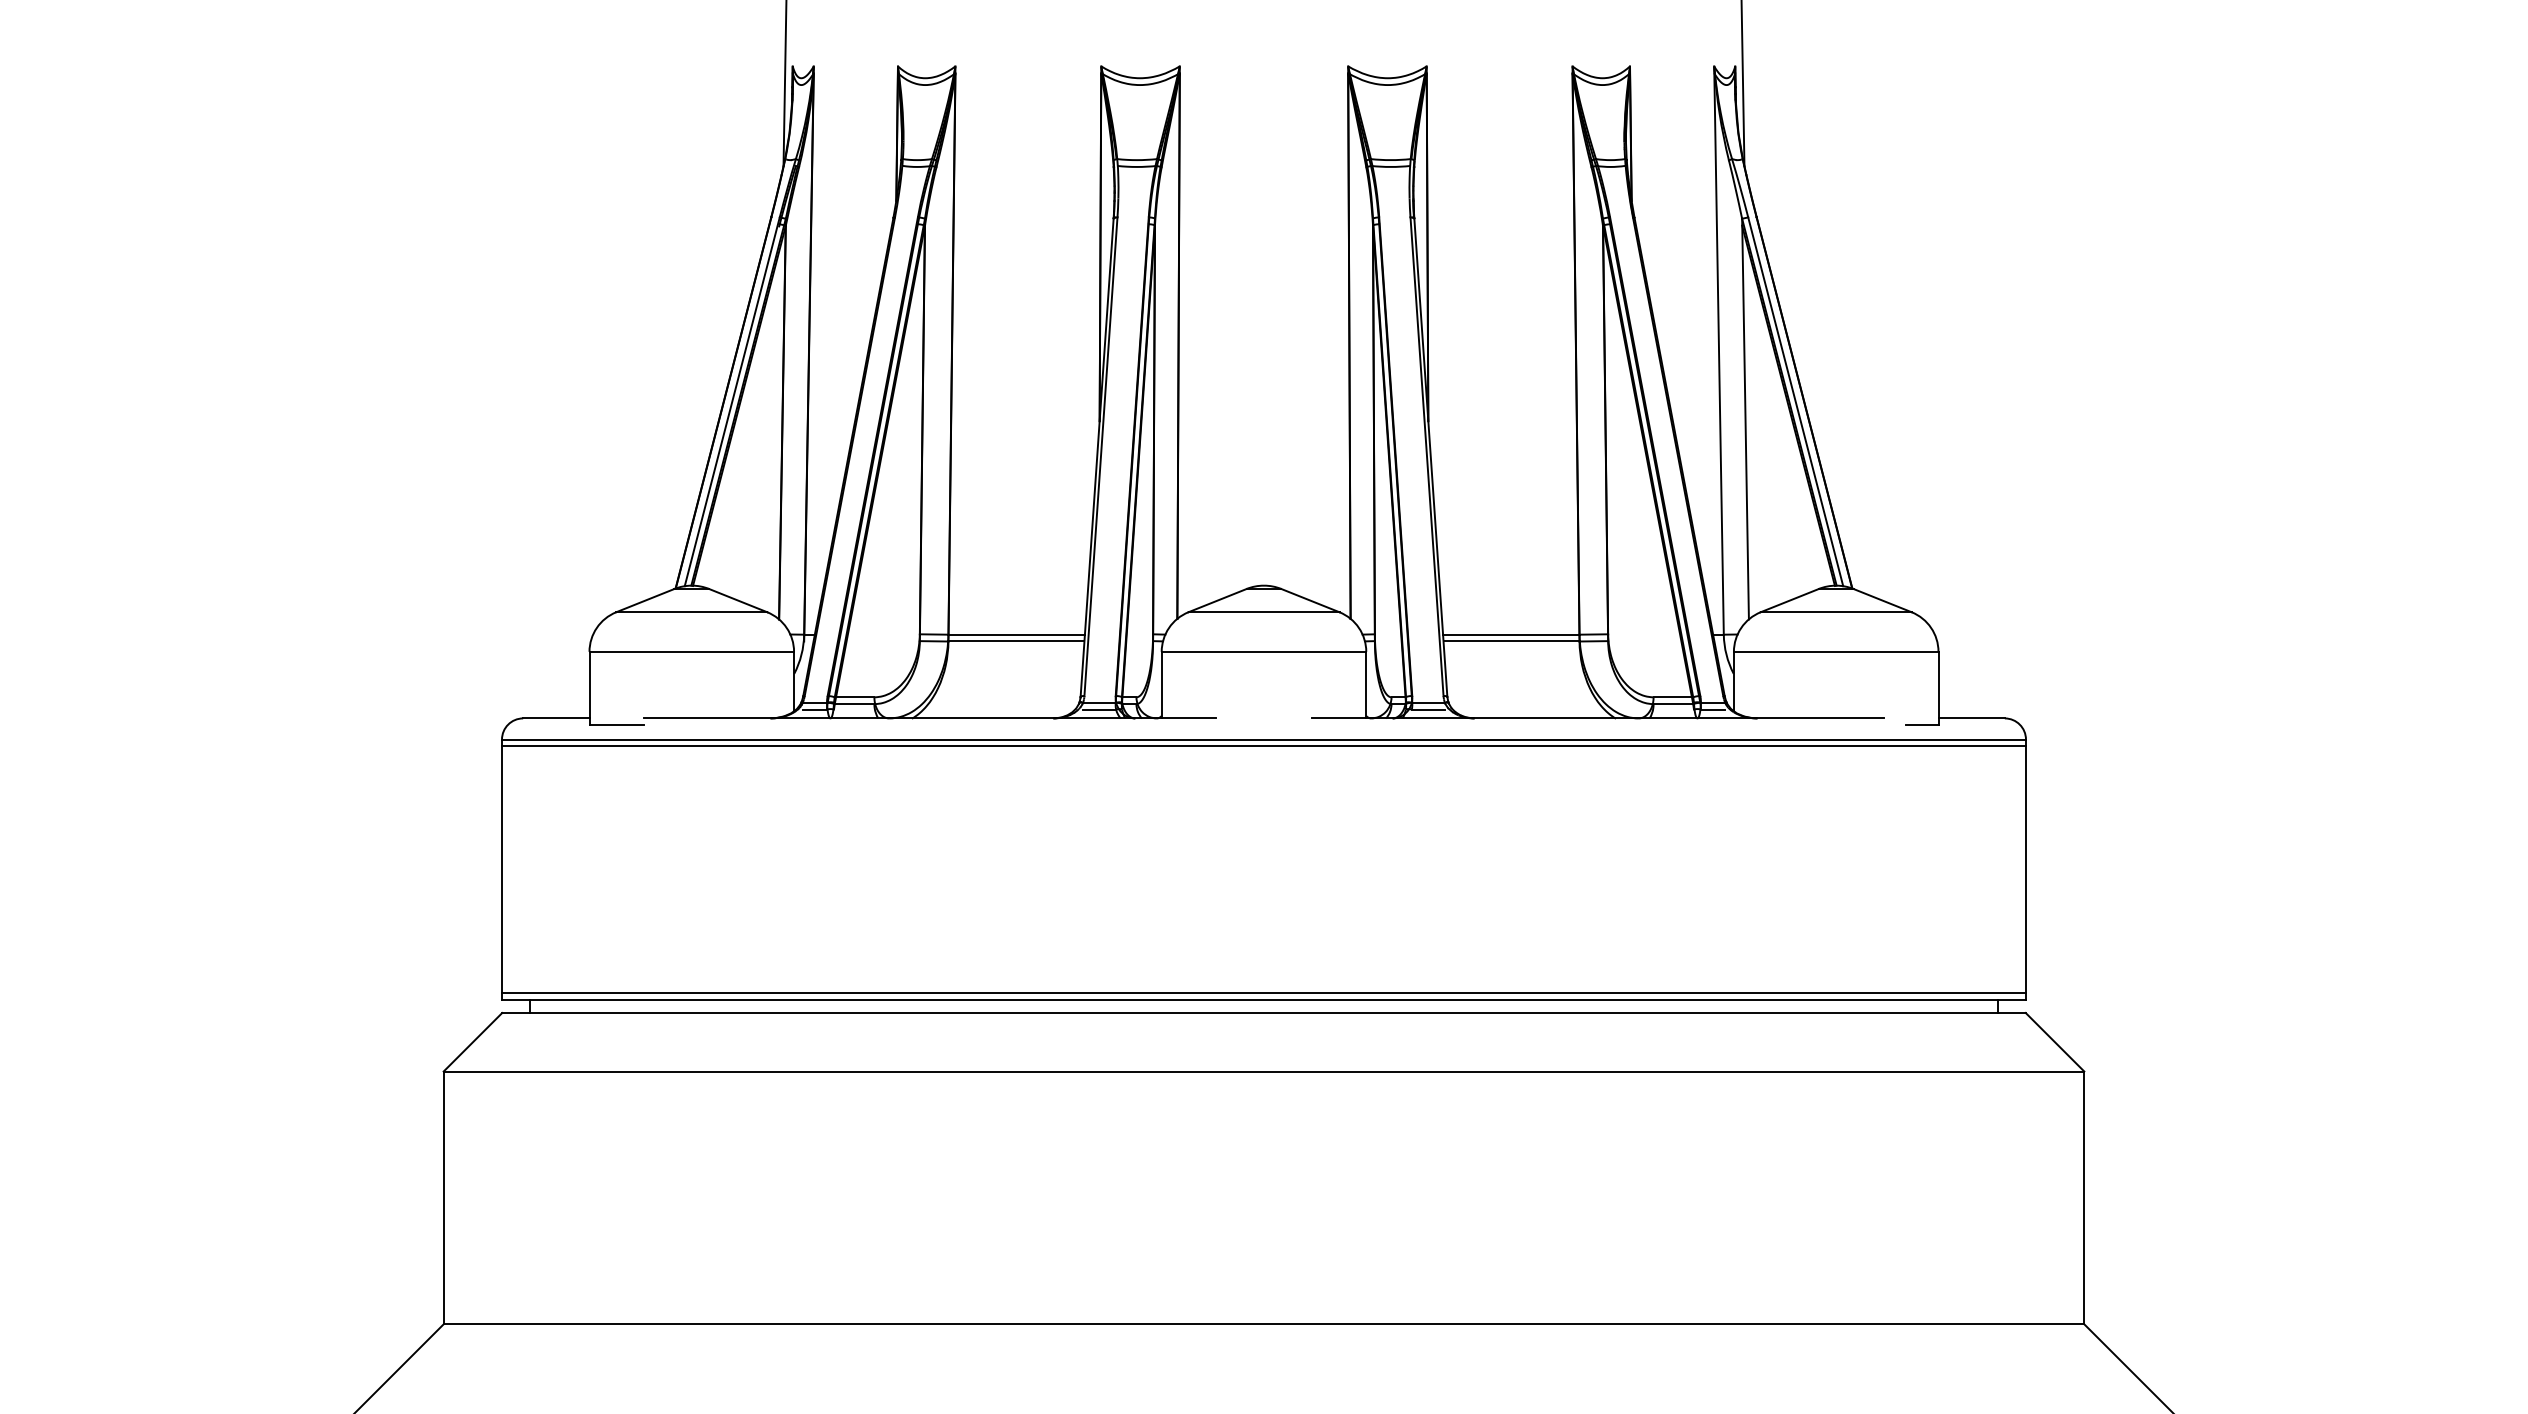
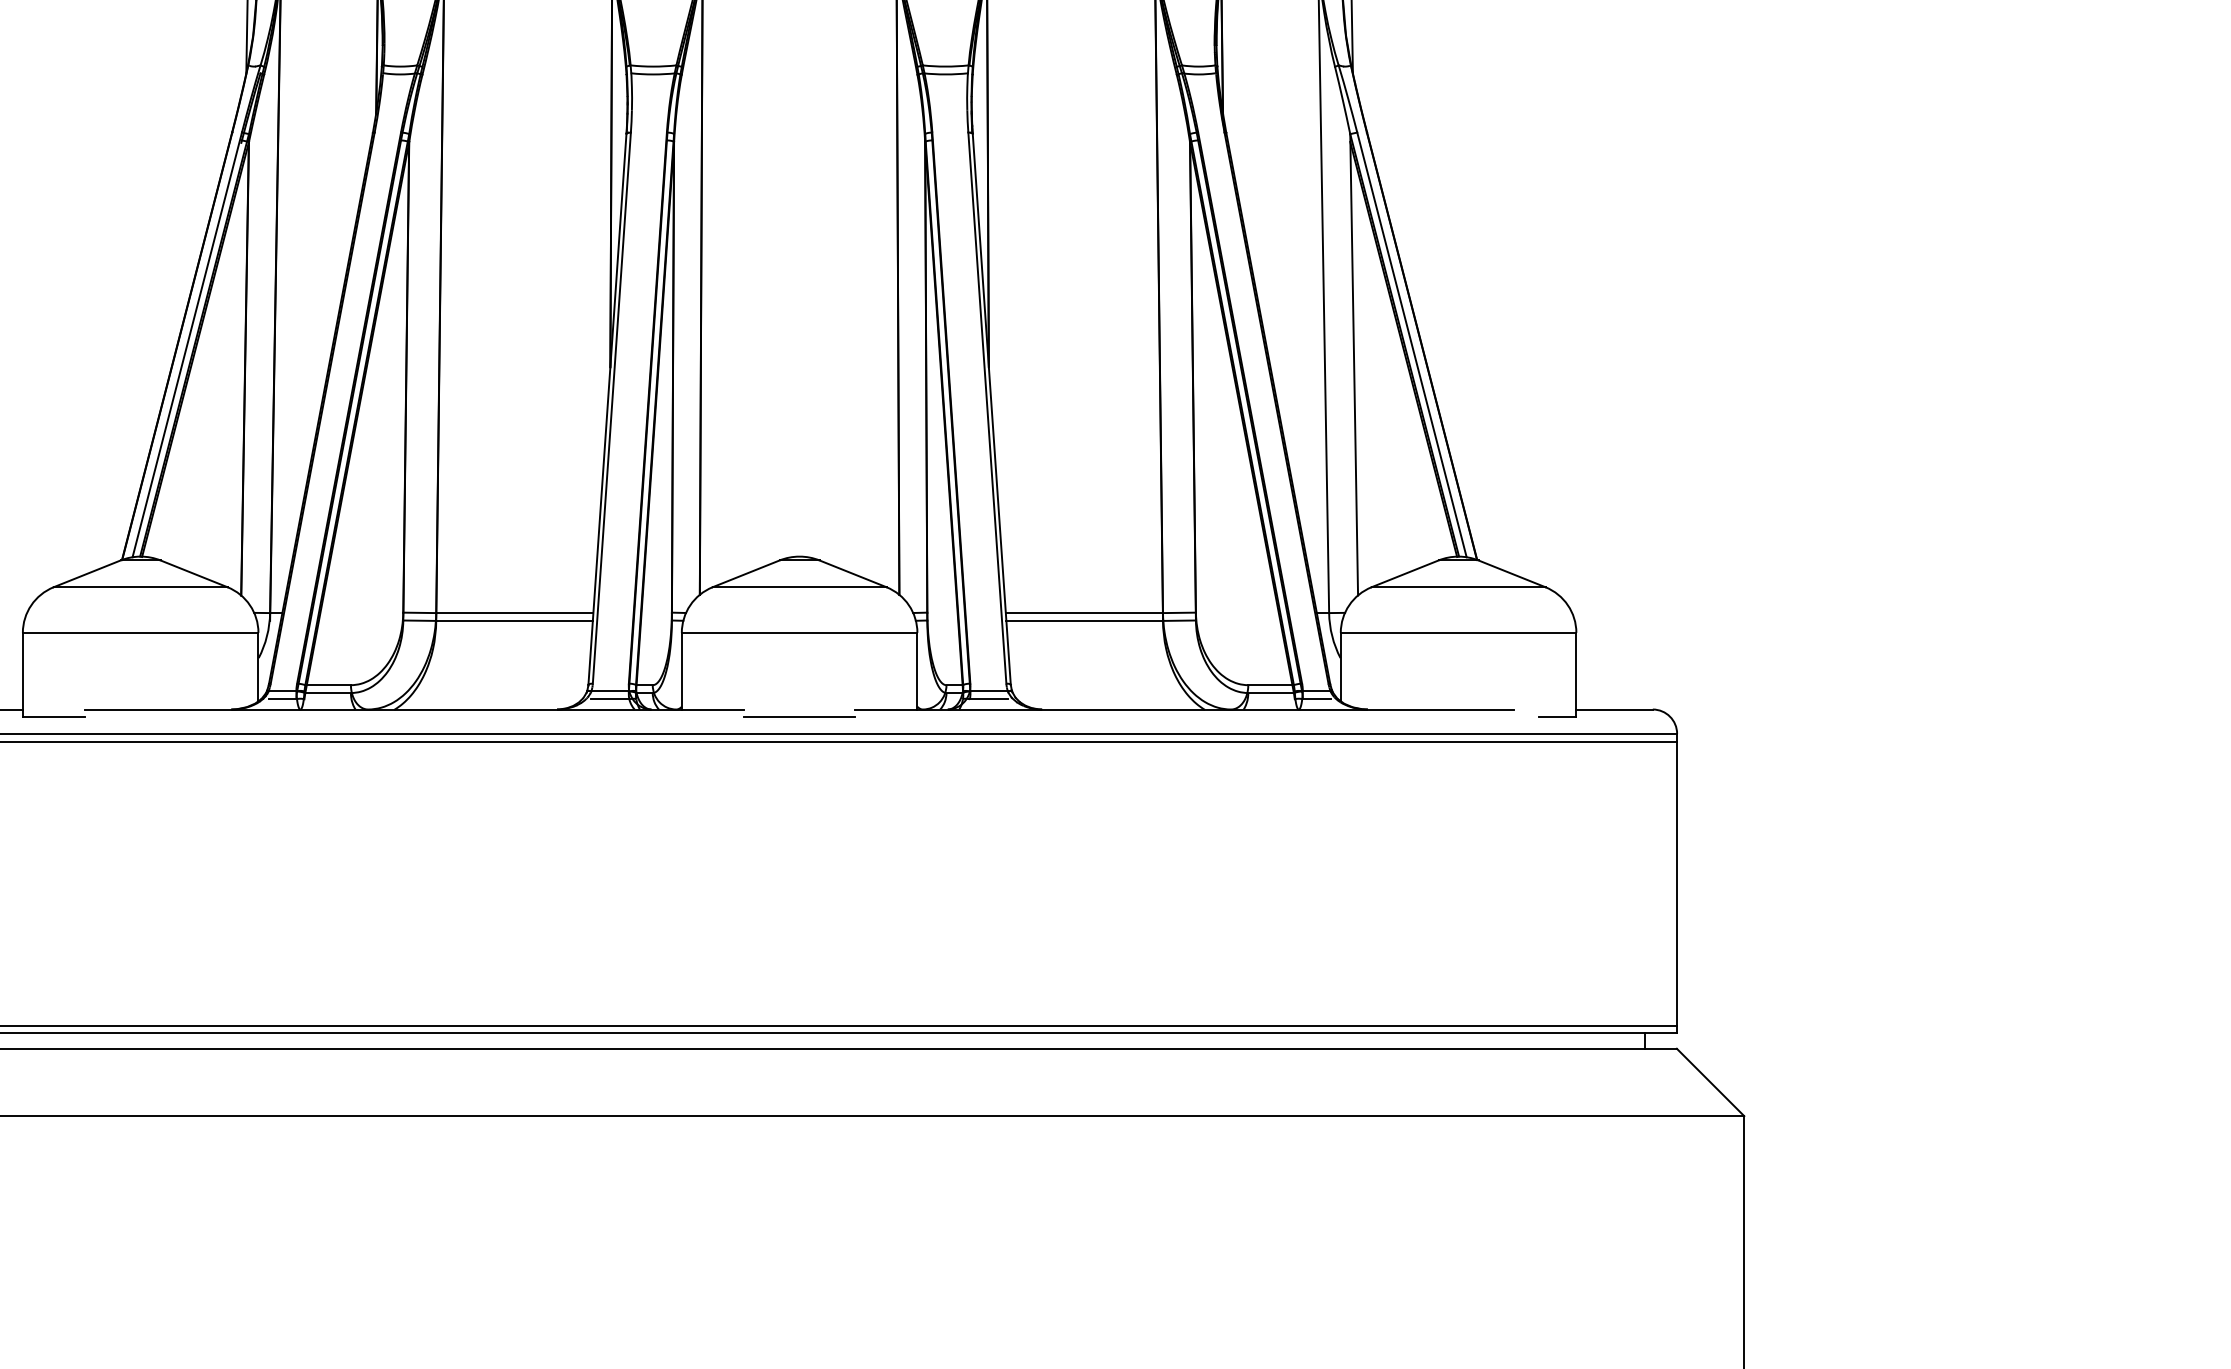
line: (1263, 725) -> (799, 717), added

